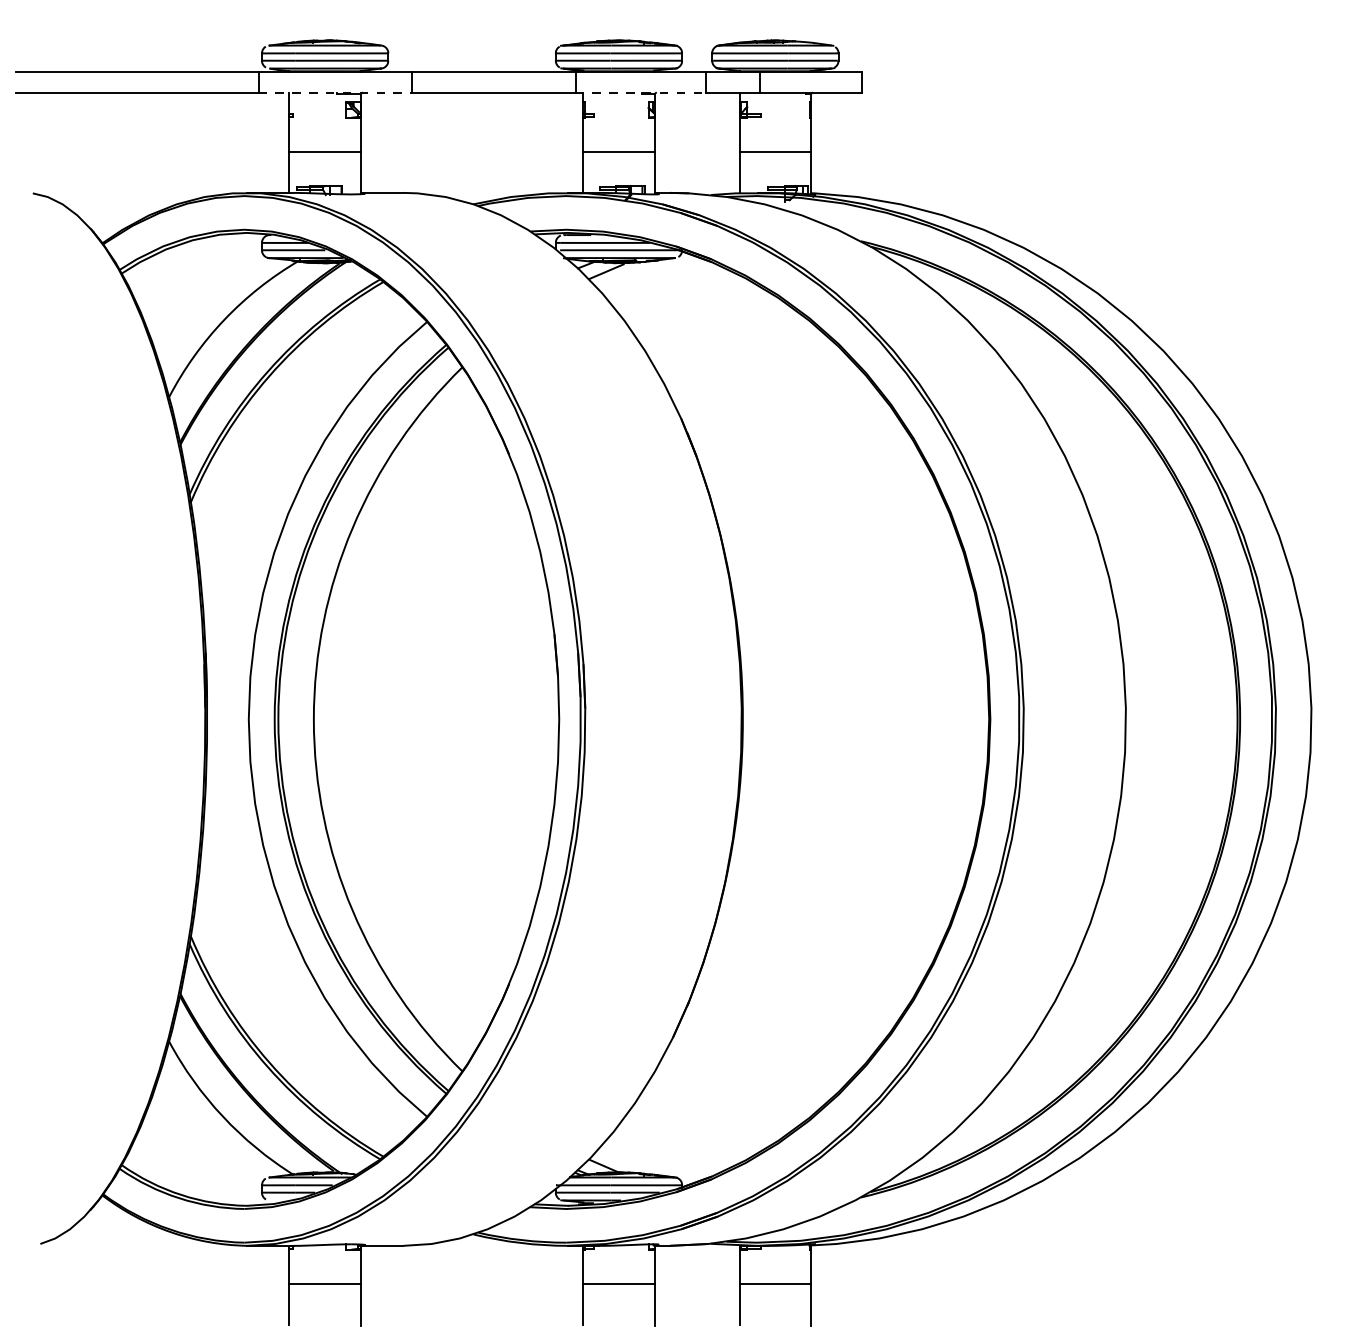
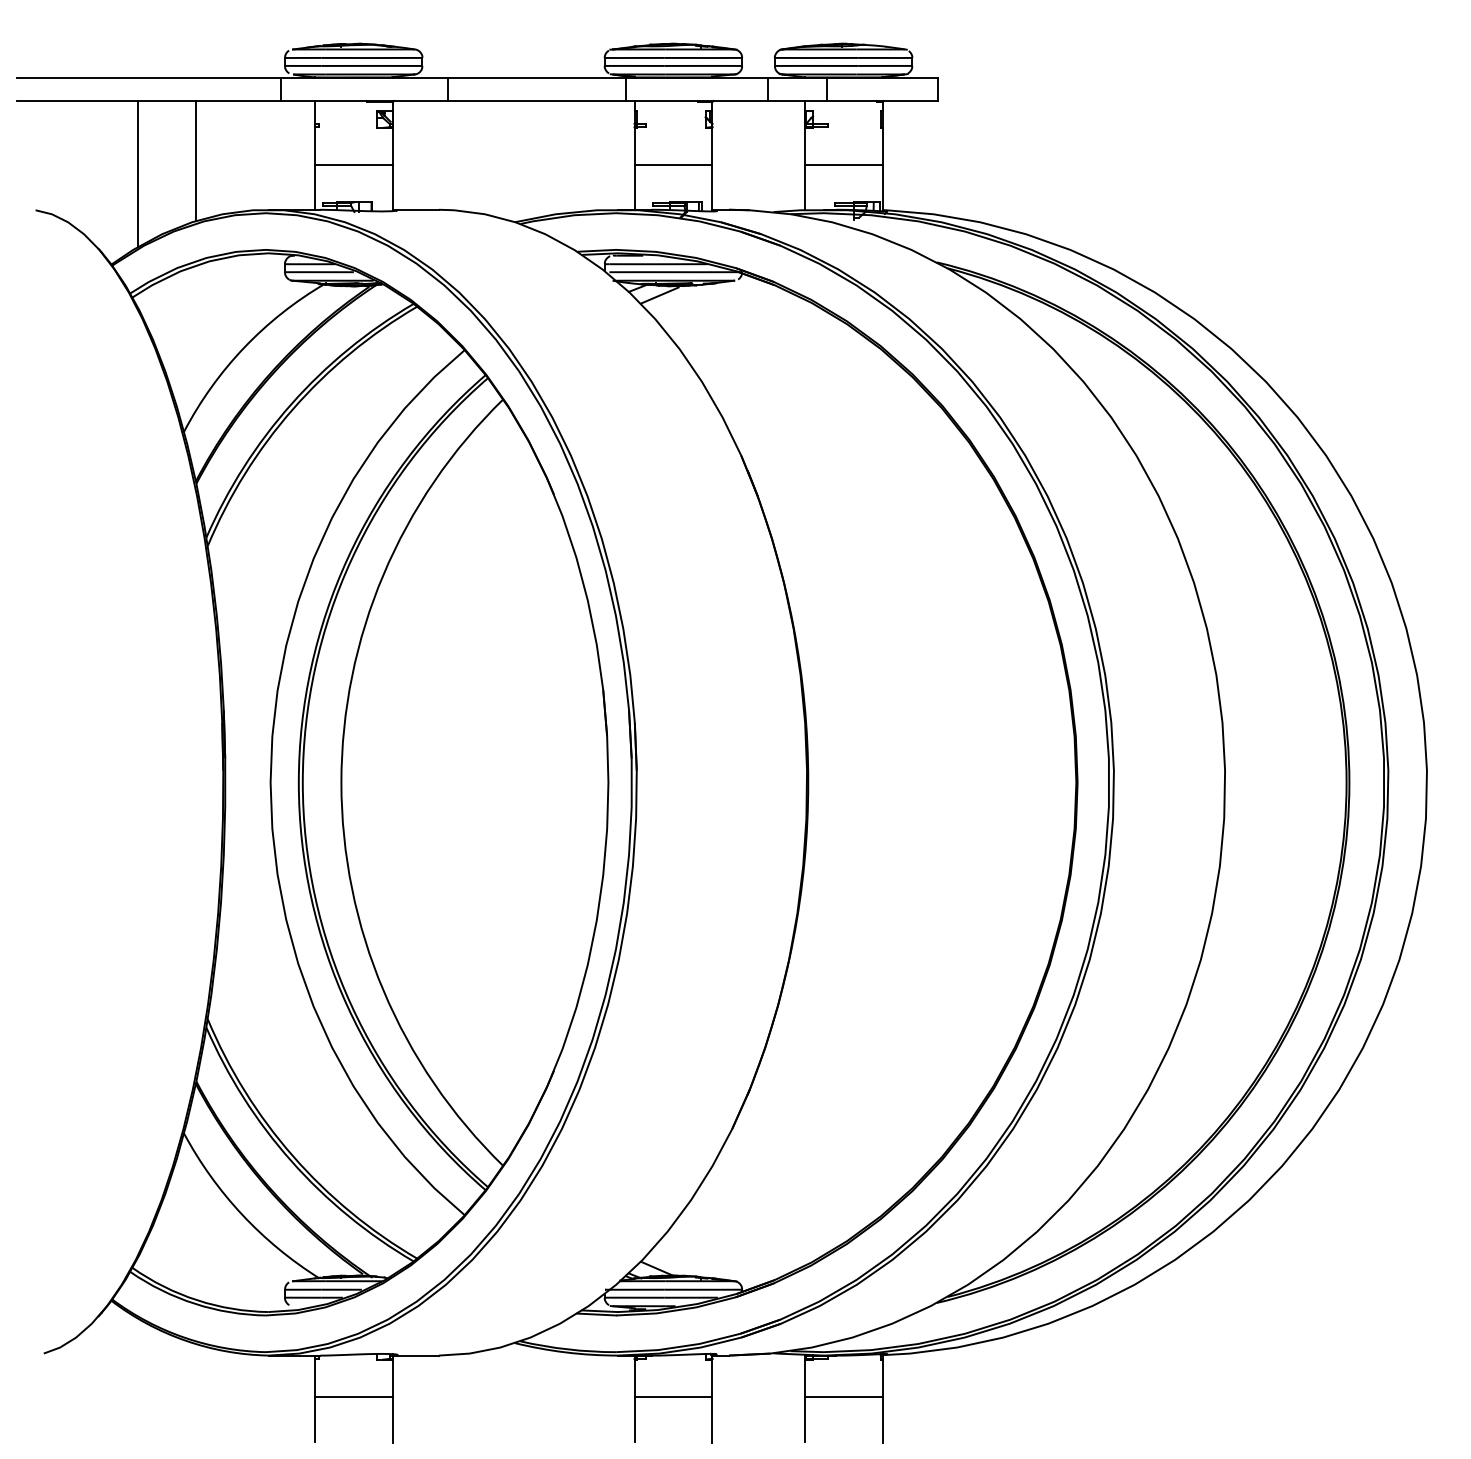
line: (335, 92) -> (364, 100), dashed -> solid
line: (641, 92) -> (697, 100), dashed -> solid
line: (180, 147) -> (196, 160), added
line: (126, 159) -> (137, 173), added

